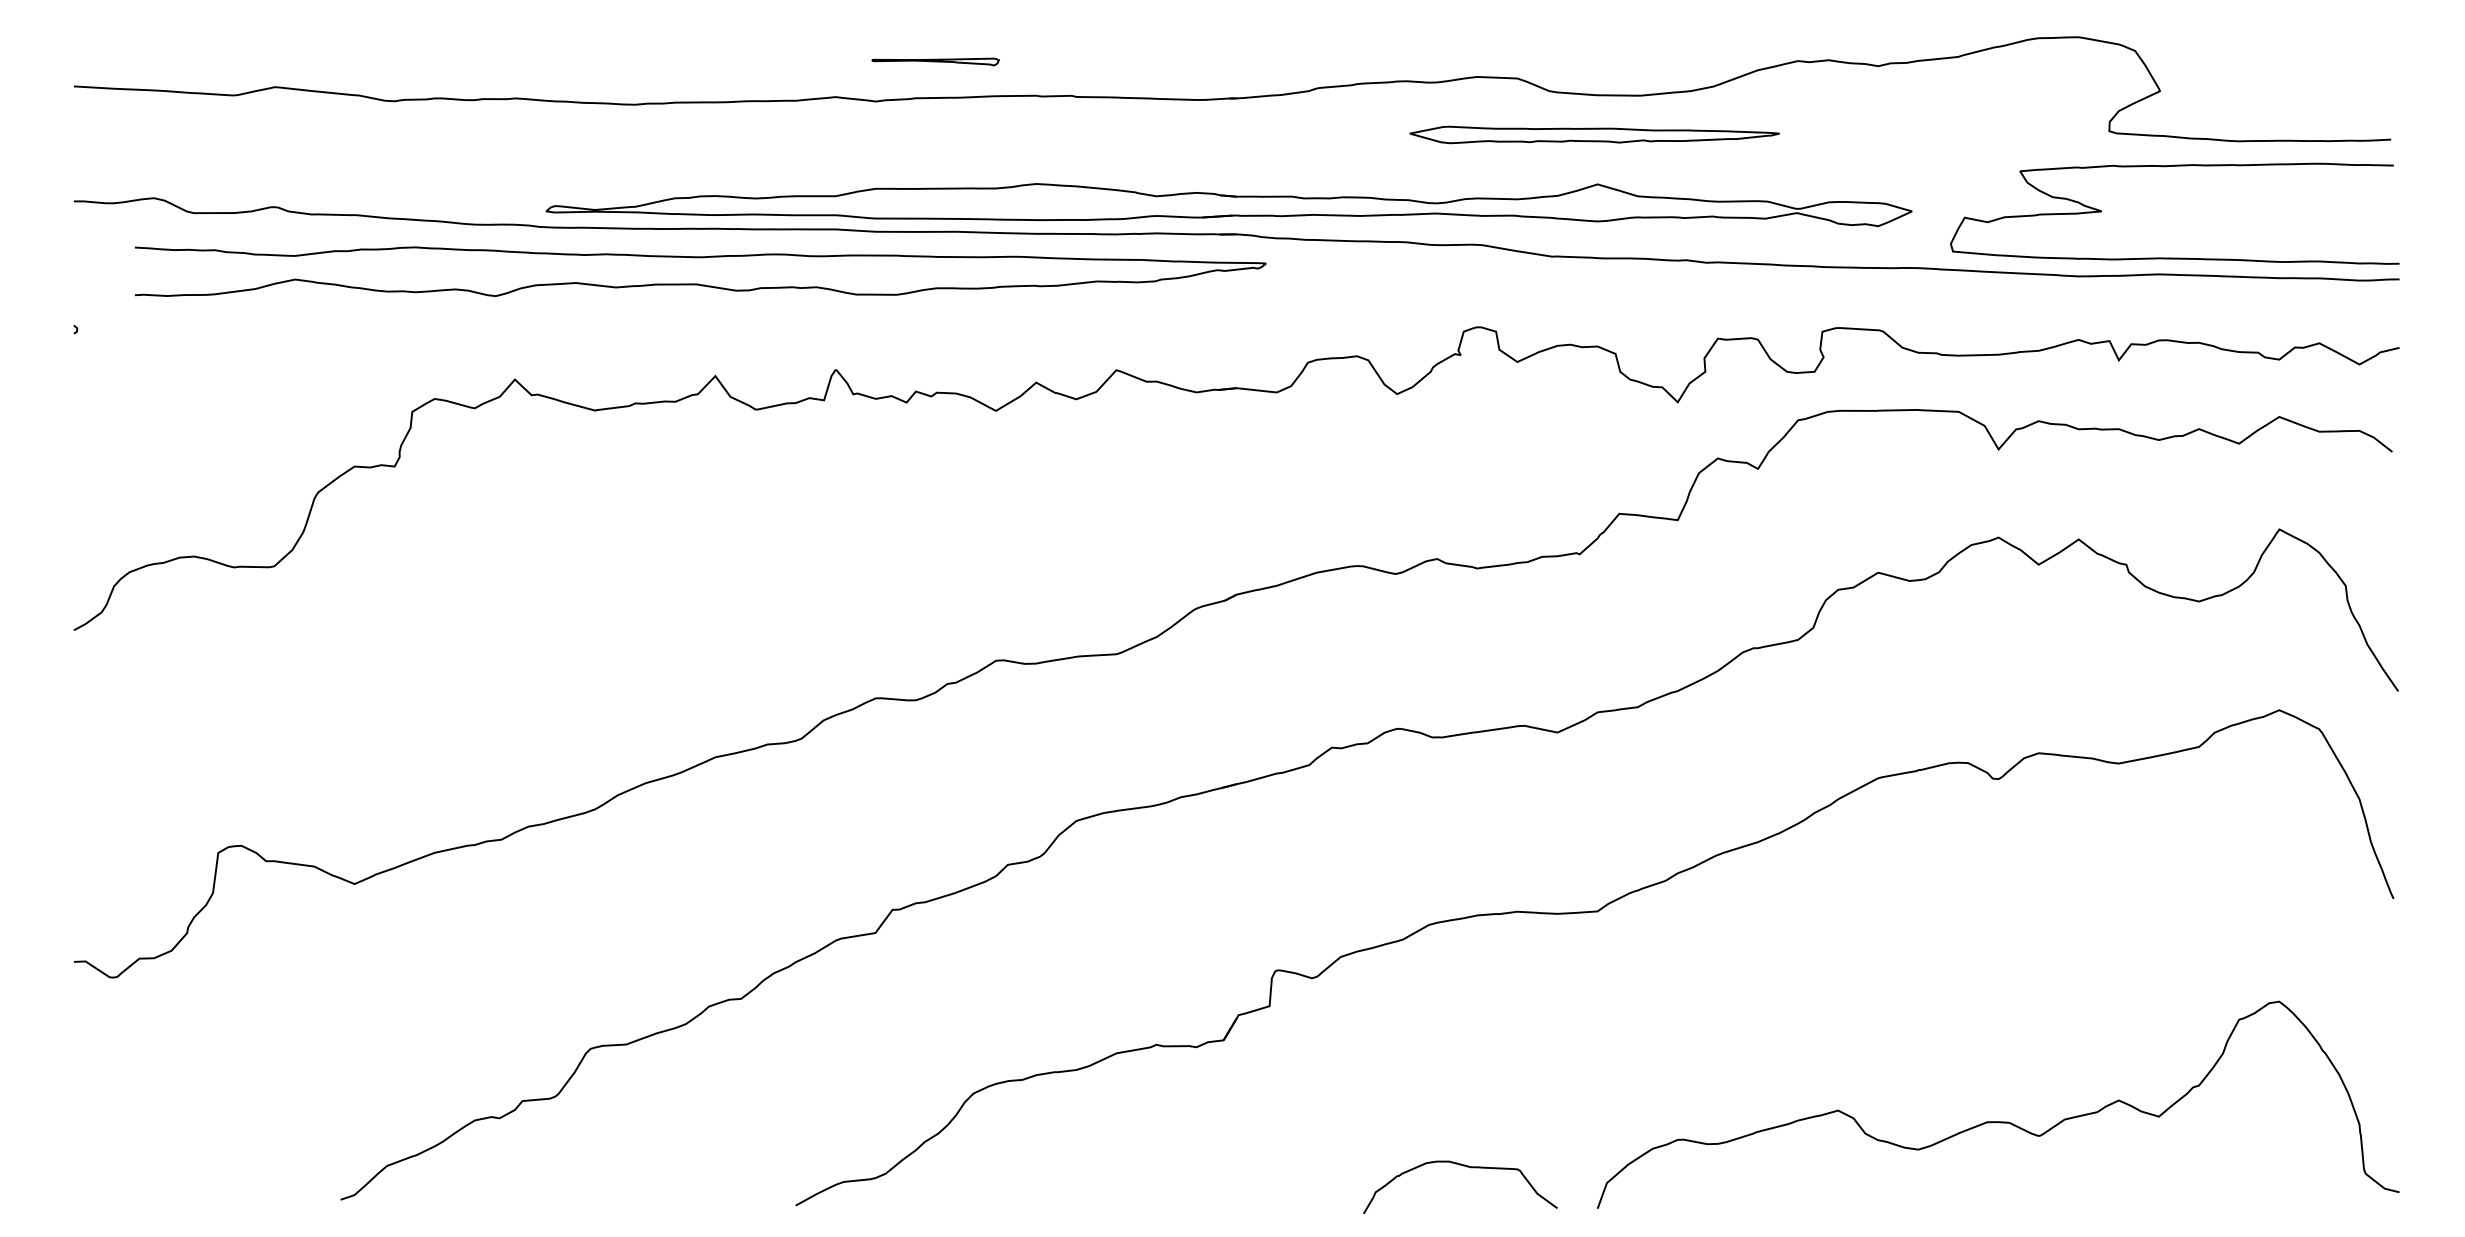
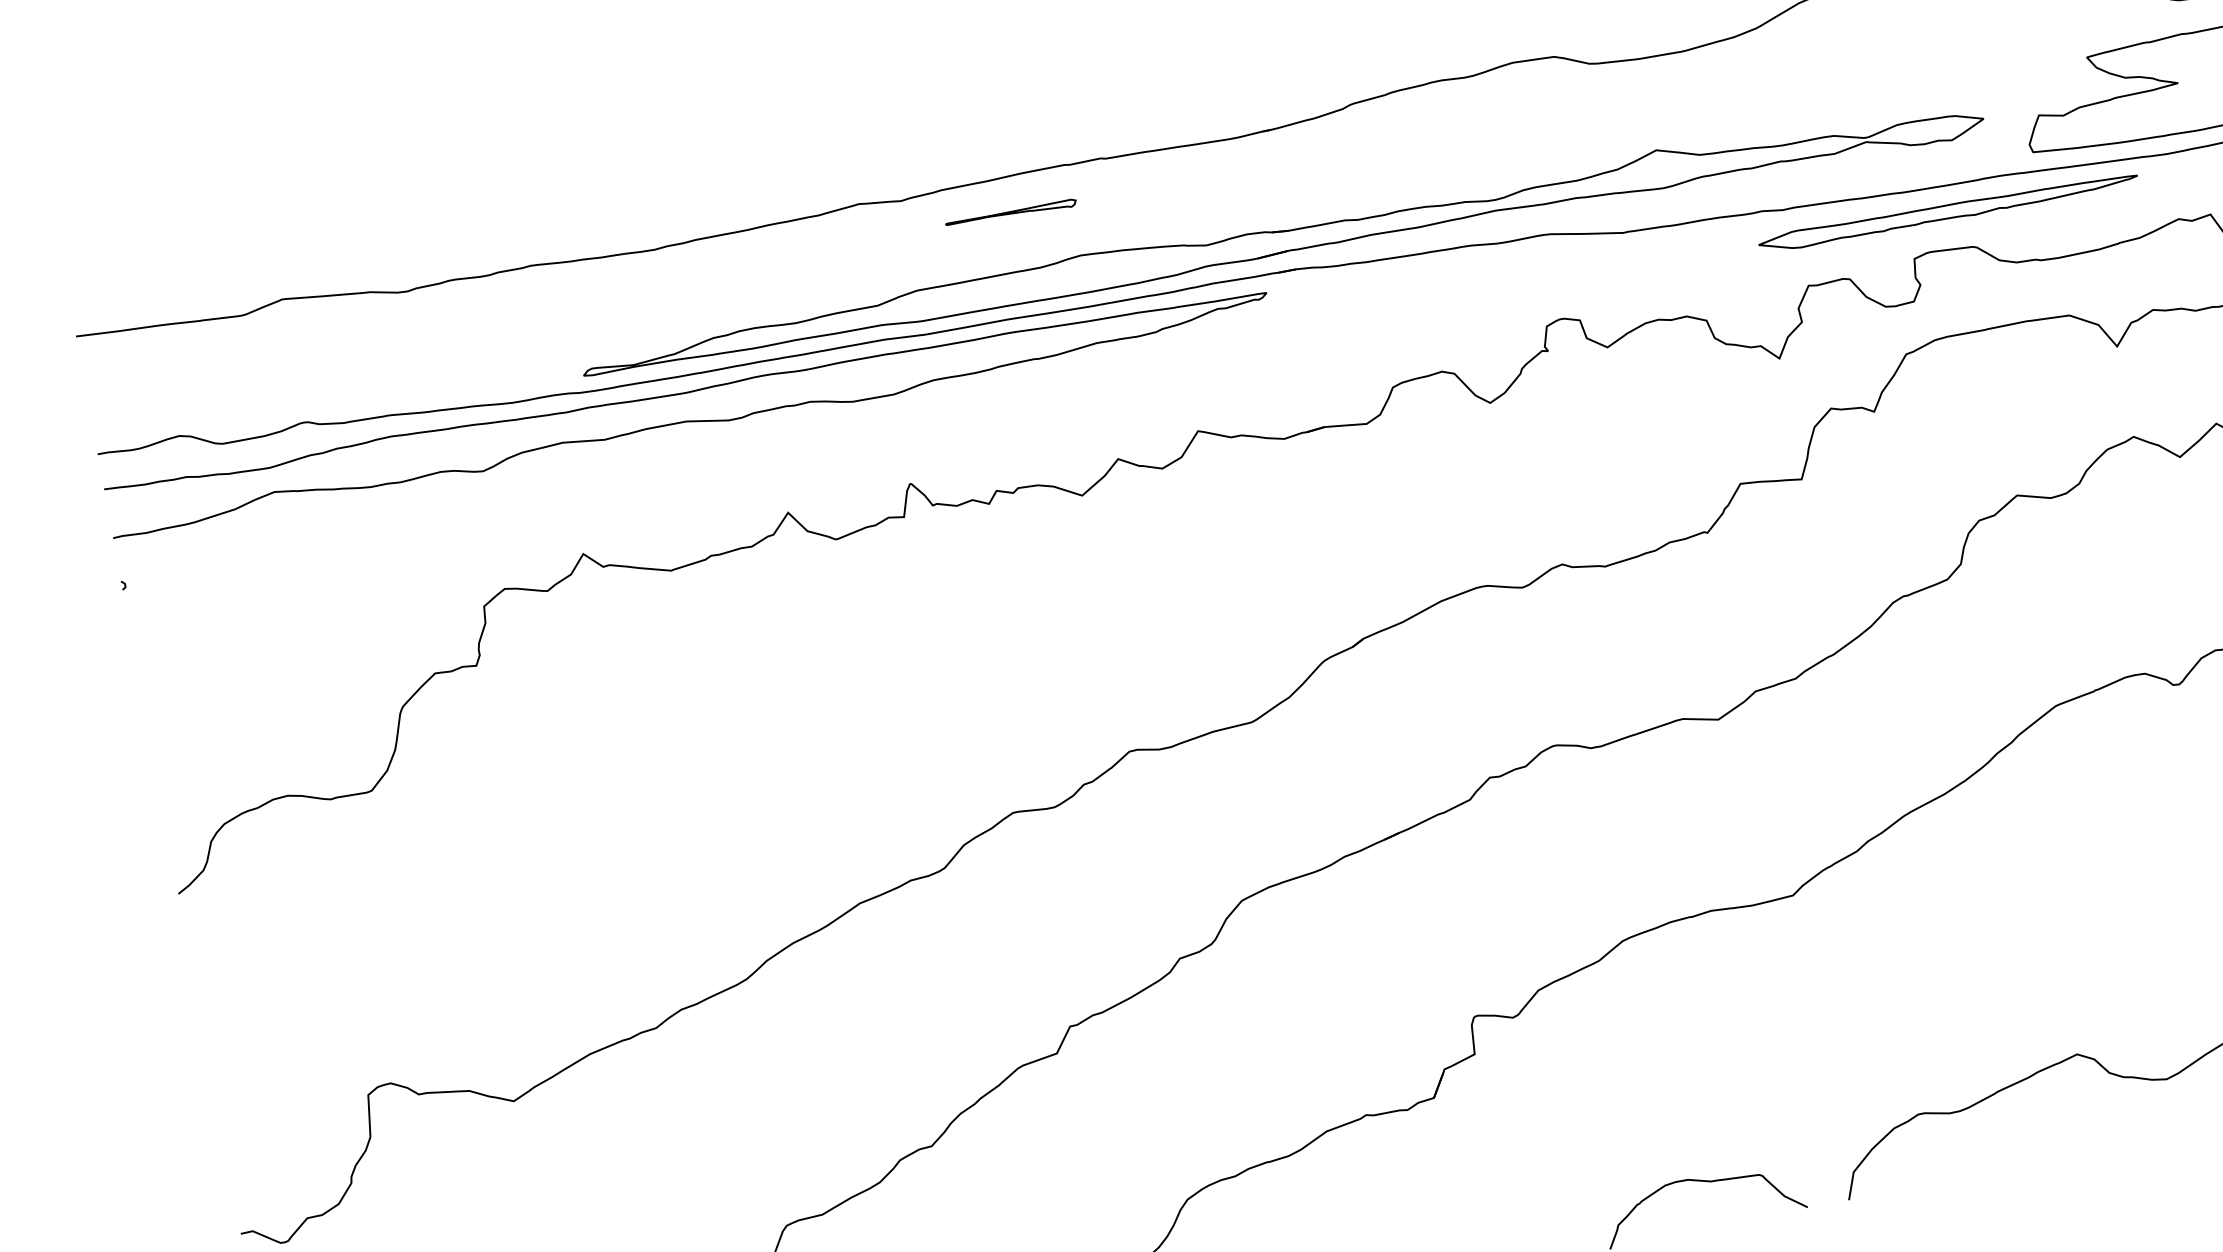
part: (935, 61) -> (1010, 213), moved
part: (1594, 134) -> (1948, 211), moved
curve: (698, 283) -> (688, 420), moved

